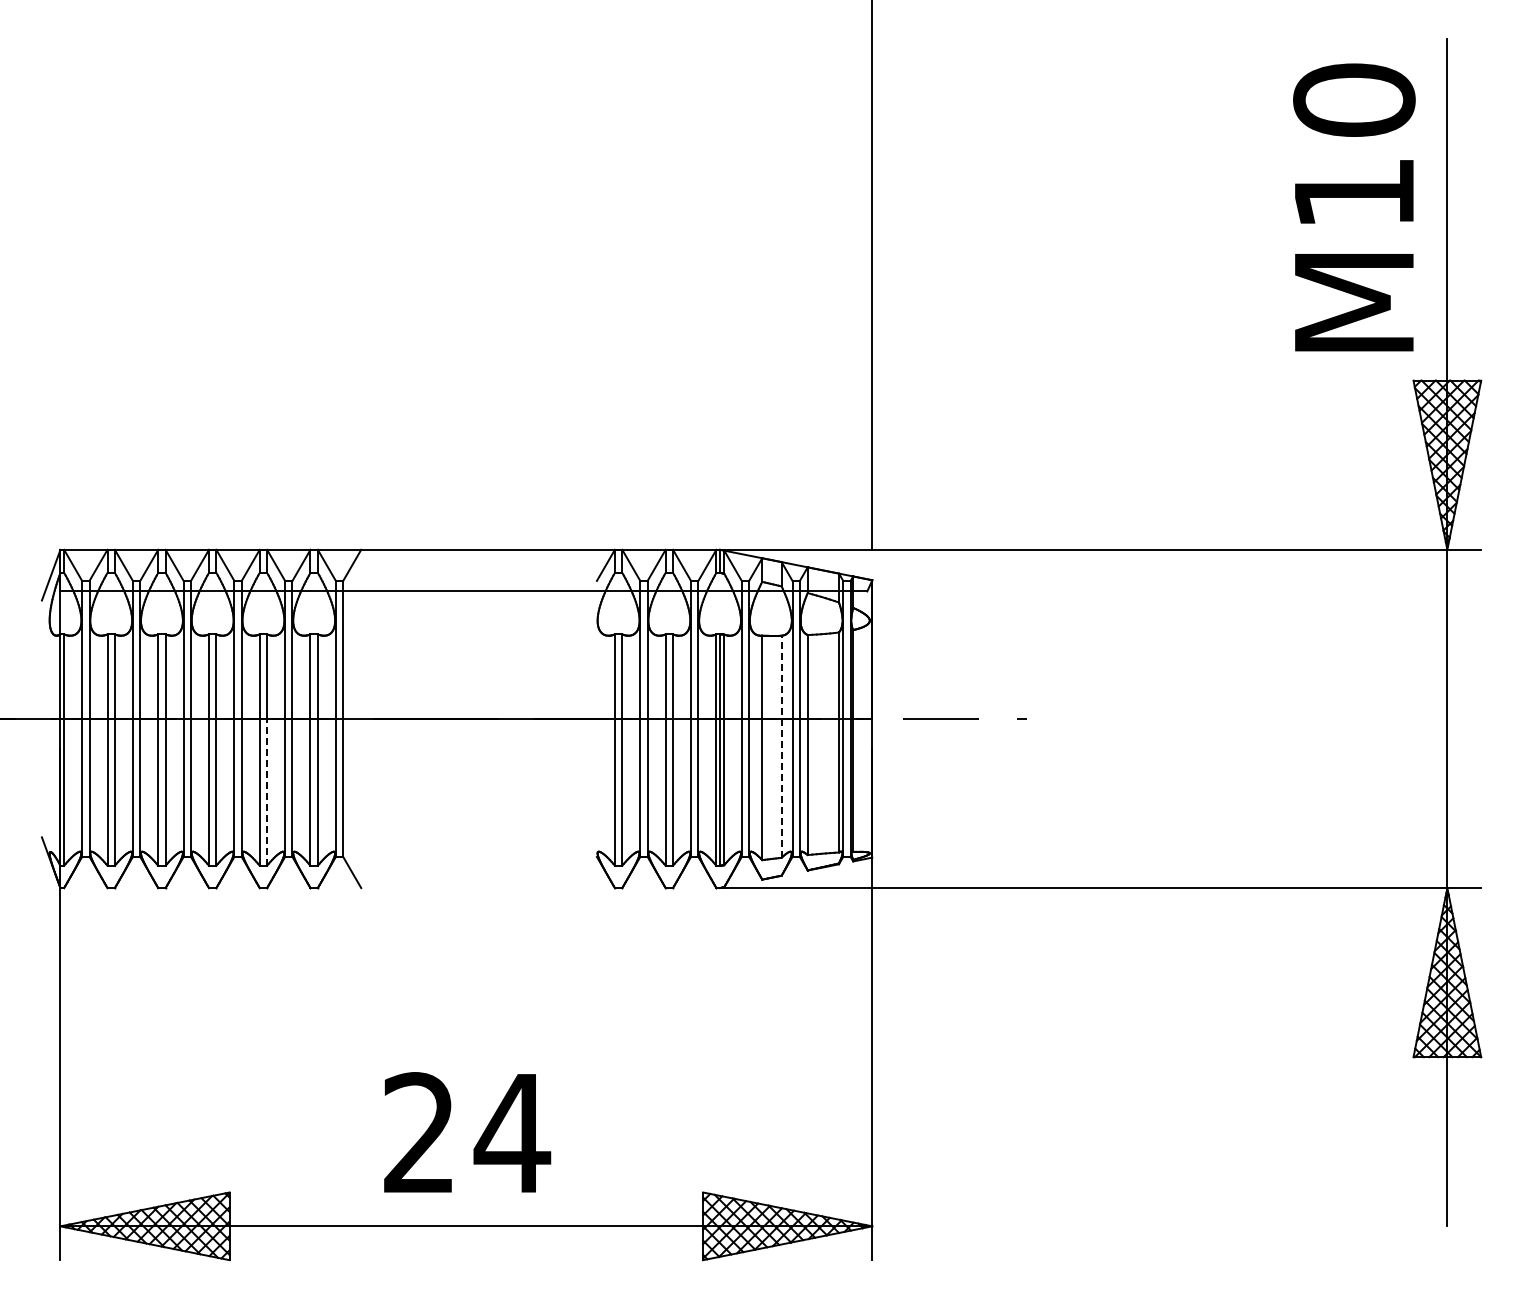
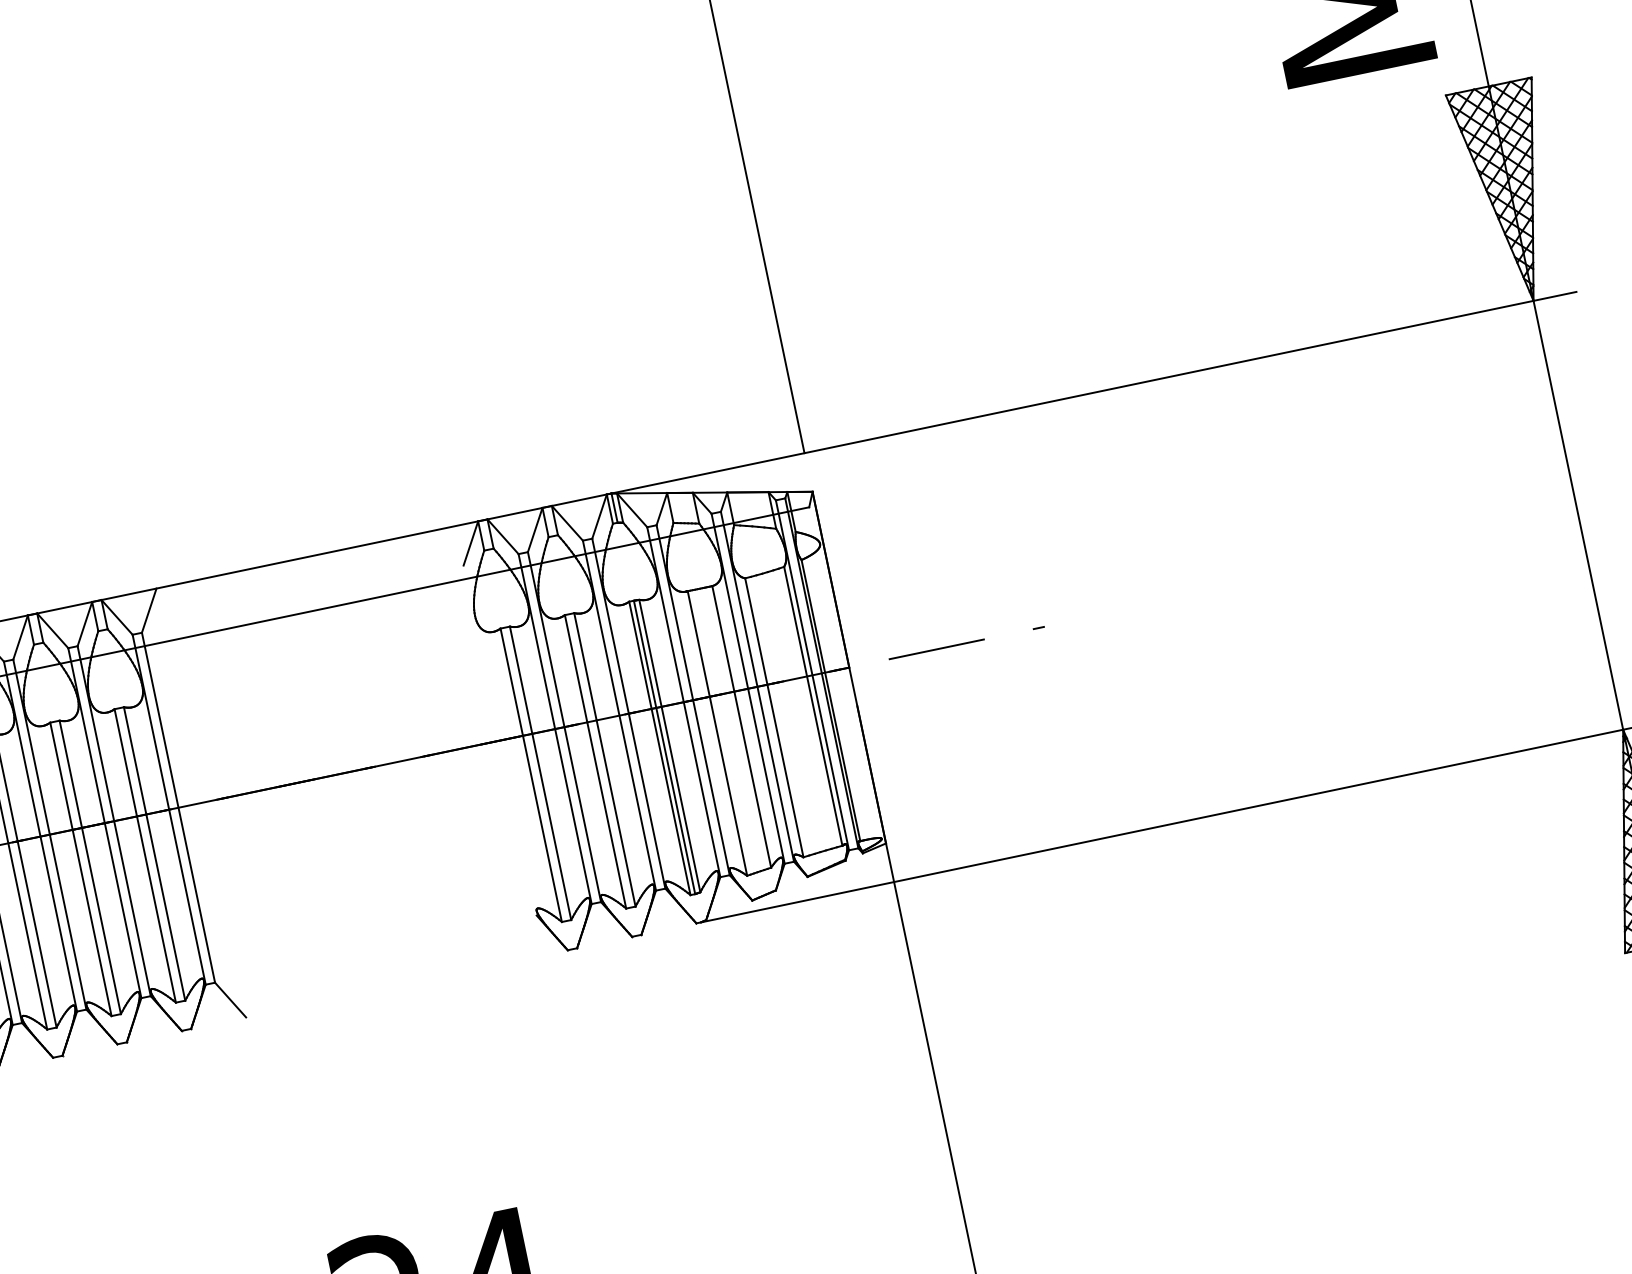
line: (781, 746) -> (741, 726), dashed -> solid
line: (267, 791) -> (101, 919), dashed -> solid

